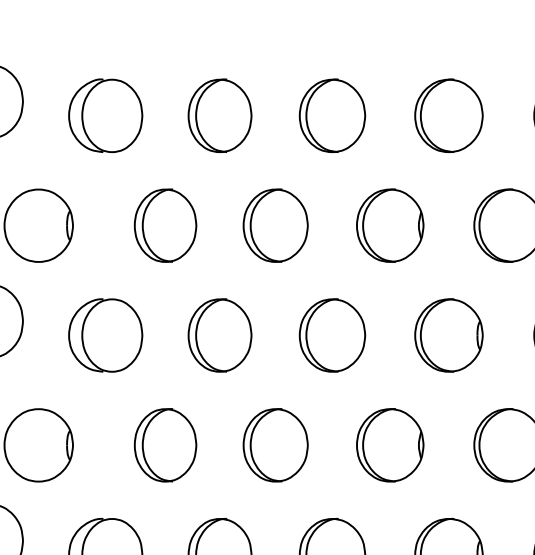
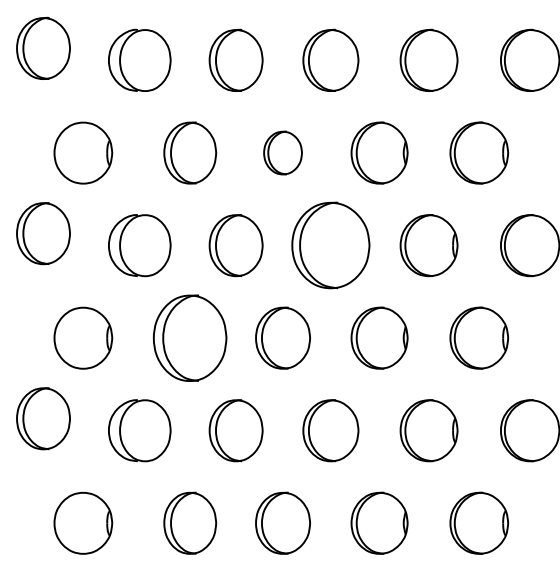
part: (275, 225) -> (282, 152), size x0.7
part: (331, 335) -> (330, 245), size x1.4
part: (165, 444) -> (190, 337), size x1.4

